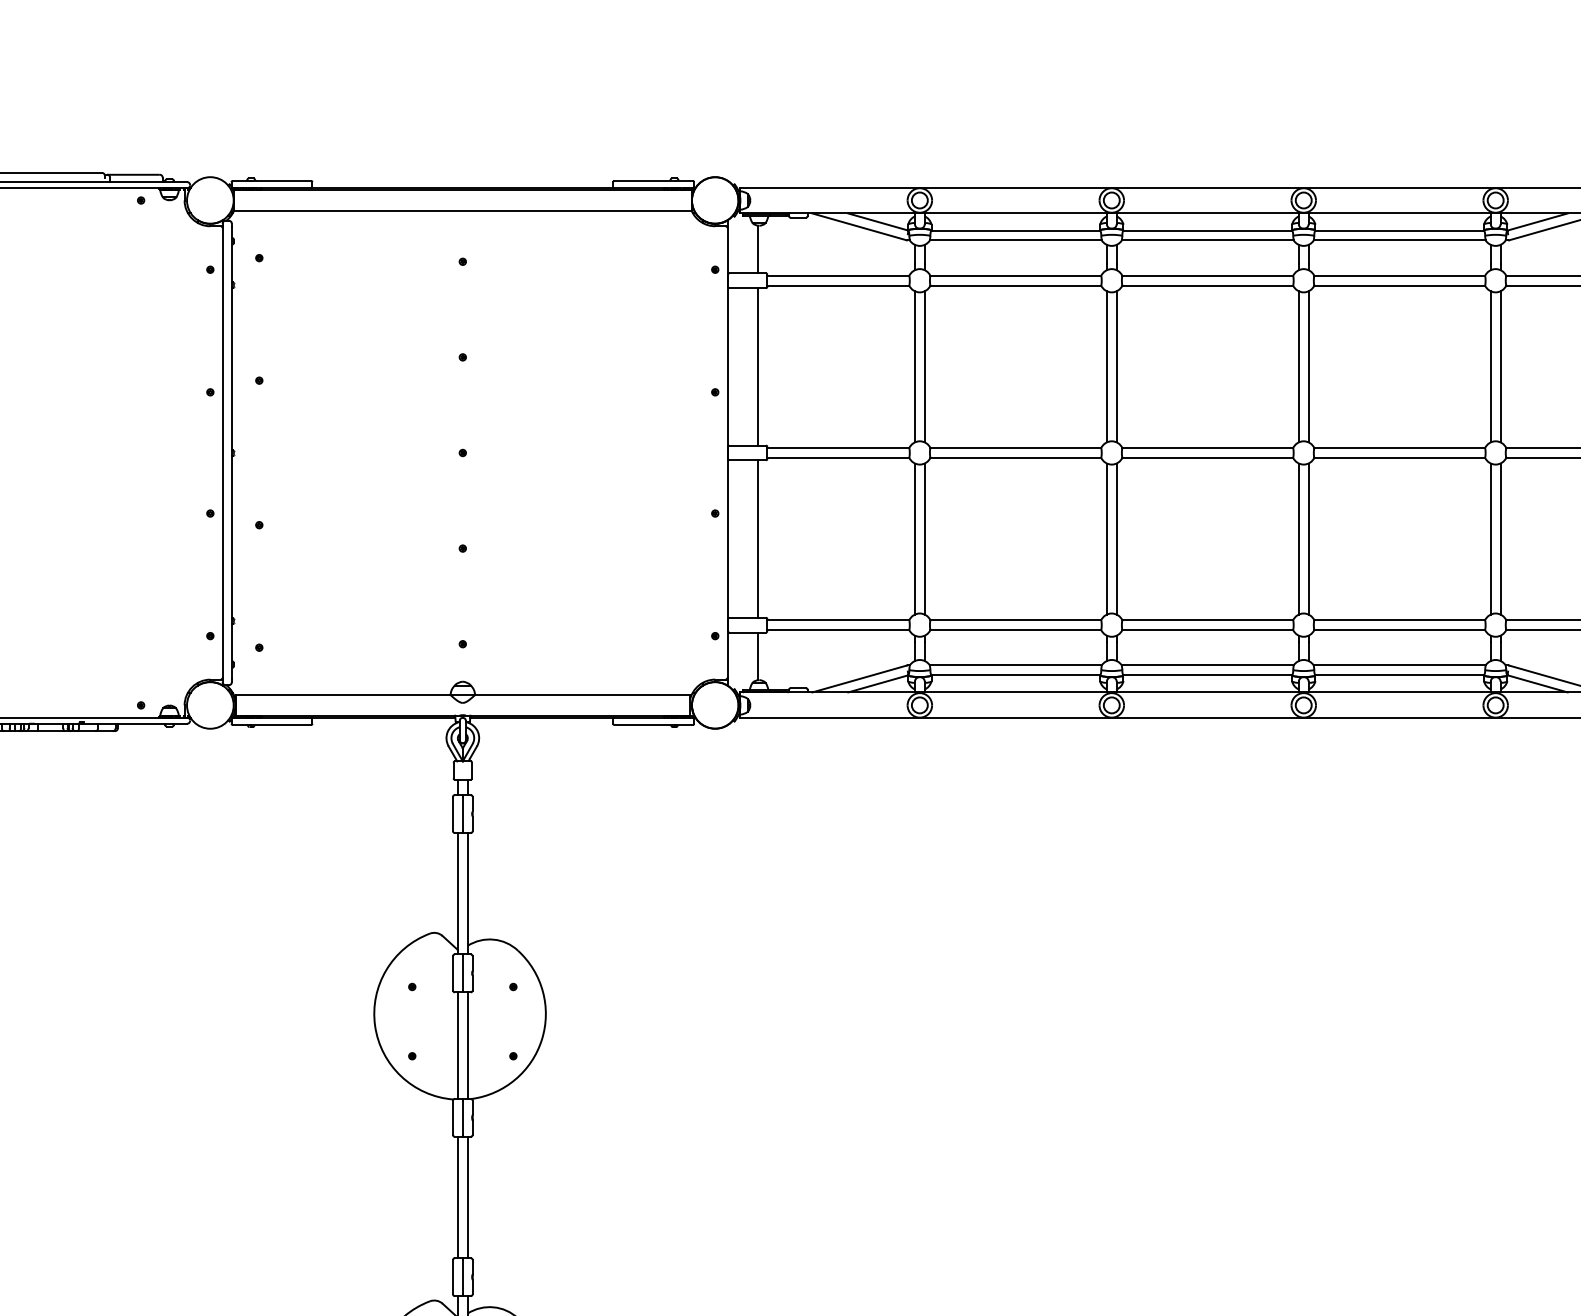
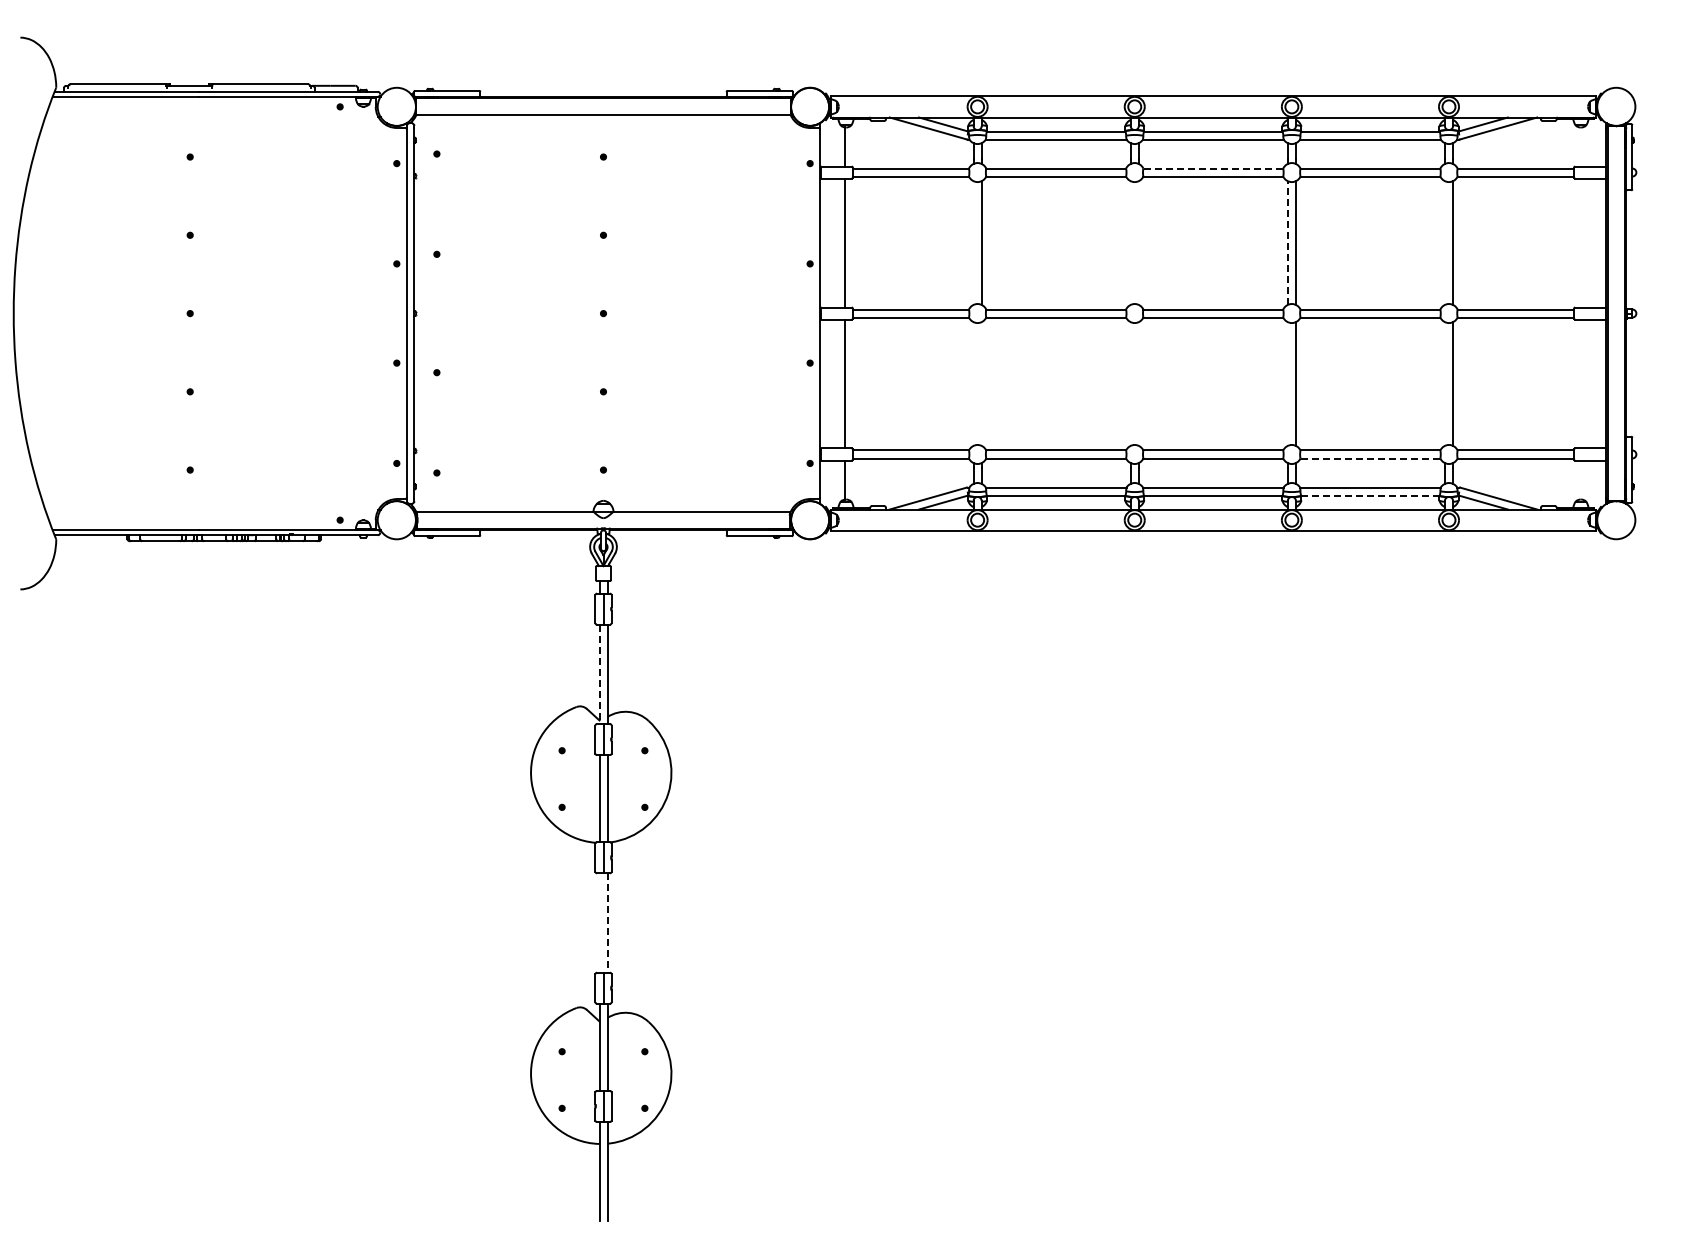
line: (1208, 275) -> (1213, 168), solid -> dashed
line: (914, 366) -> (973, 242), removed
line: (1106, 366) -> (1130, 242), removed
line: (1116, 366) -> (1138, 242), removed
line: (1490, 366) -> (1444, 242), removed
line: (1298, 367) -> (1287, 243), solid -> dashed
line: (914, 538) -> (973, 383), removed
line: (924, 538) -> (981, 383), removed
line: (1106, 538) -> (1130, 383), removed
line: (1116, 538) -> (1138, 383), removed
line: (1298, 538) -> (1287, 383), removed
line: (1490, 538) -> (1444, 383), removed
line: (1399, 630) -> (1370, 458), solid -> dashed
line: (1399, 675) -> (1370, 495), solid -> dashed
line: (457, 893) -> (599, 674), solid -> dashed
line: (457, 1196) -> (599, 922), removed
line: (467, 1198) -> (607, 923), solid -> dashed

